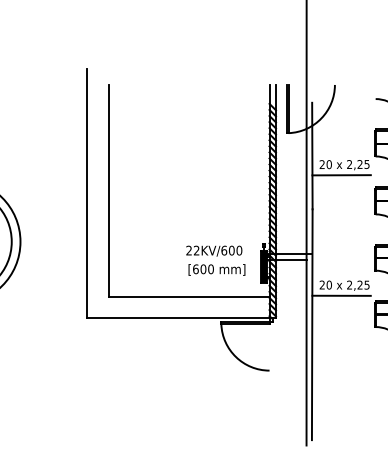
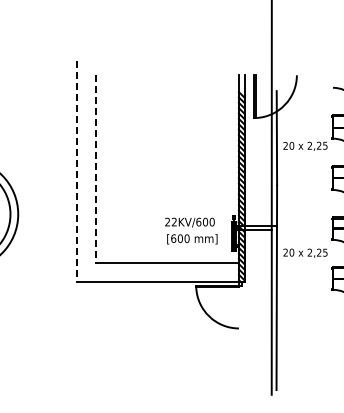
line: (341, 175) -> (302, 155), removed
line: (108, 191) -> (96, 169), solid -> dashed
line: (87, 193) -> (77, 171), solid -> dashed
line: (341, 296) -> (302, 262), removed

